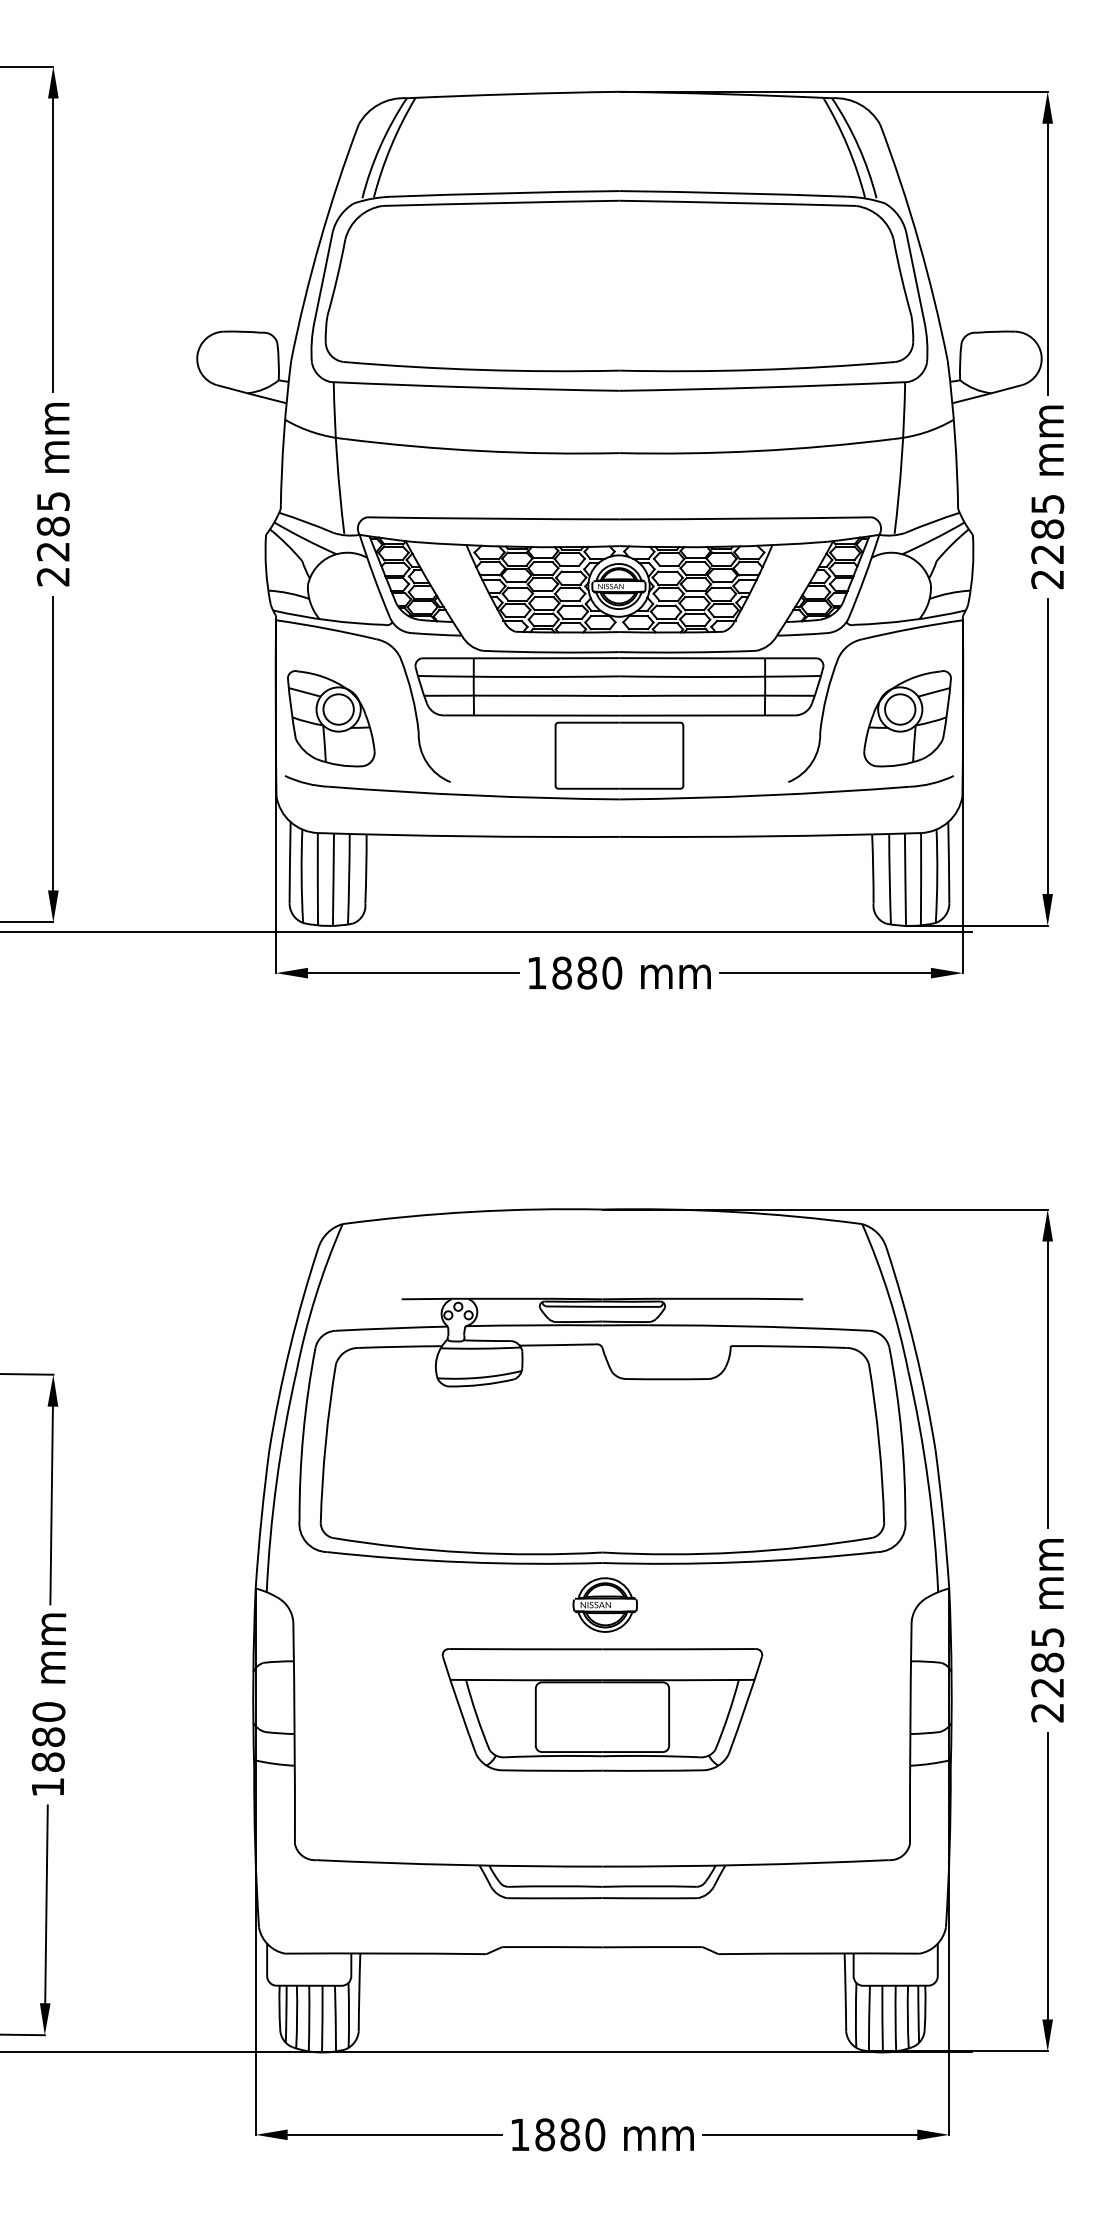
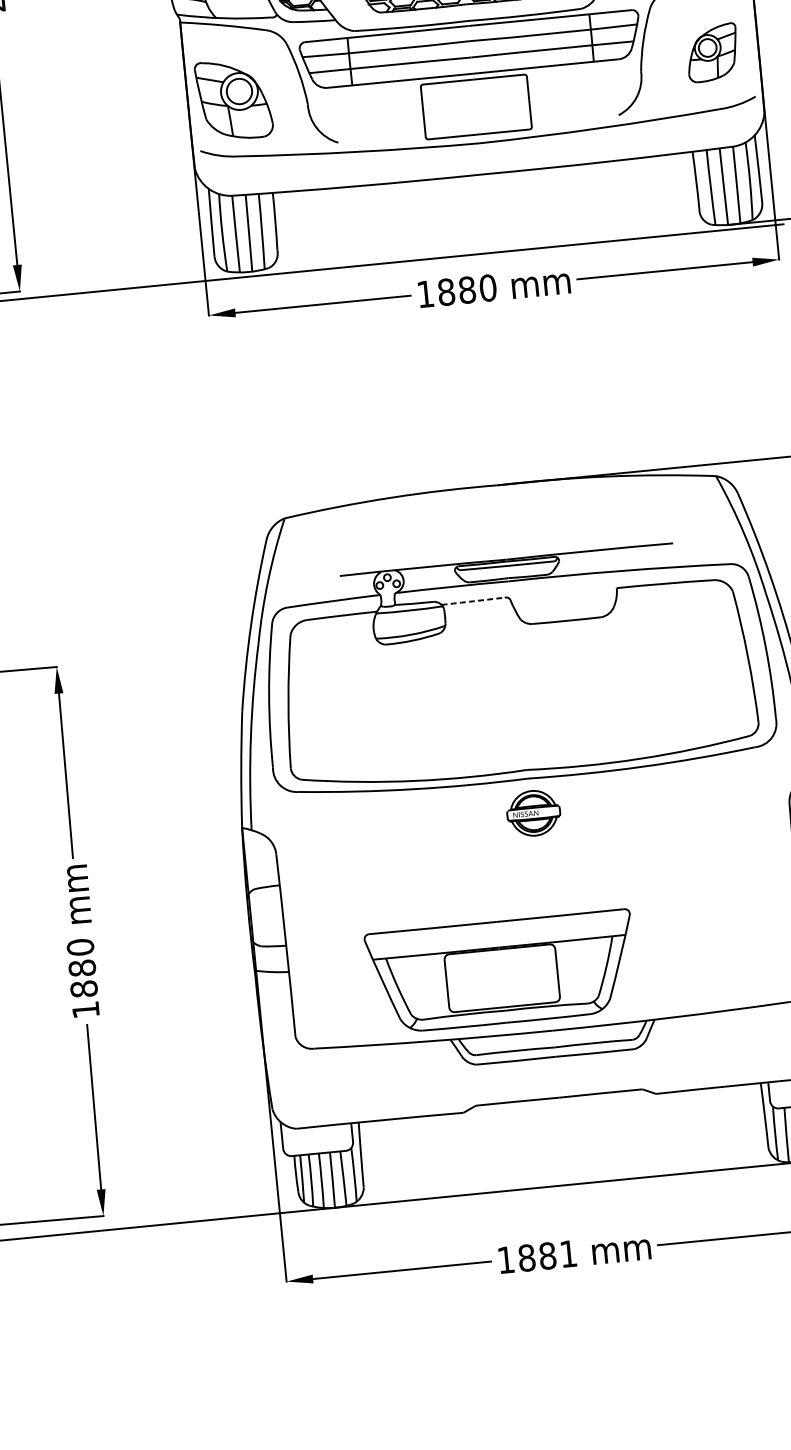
part: (907, 718) -> (712, 52), size x0.7
arc: (557, 1345) -> (472, 601), solid -> dashed
part: (602, 1709) -> (501, 971), moved
text: (595, 2134) -> (568, 1253), 1880 -> 1881

